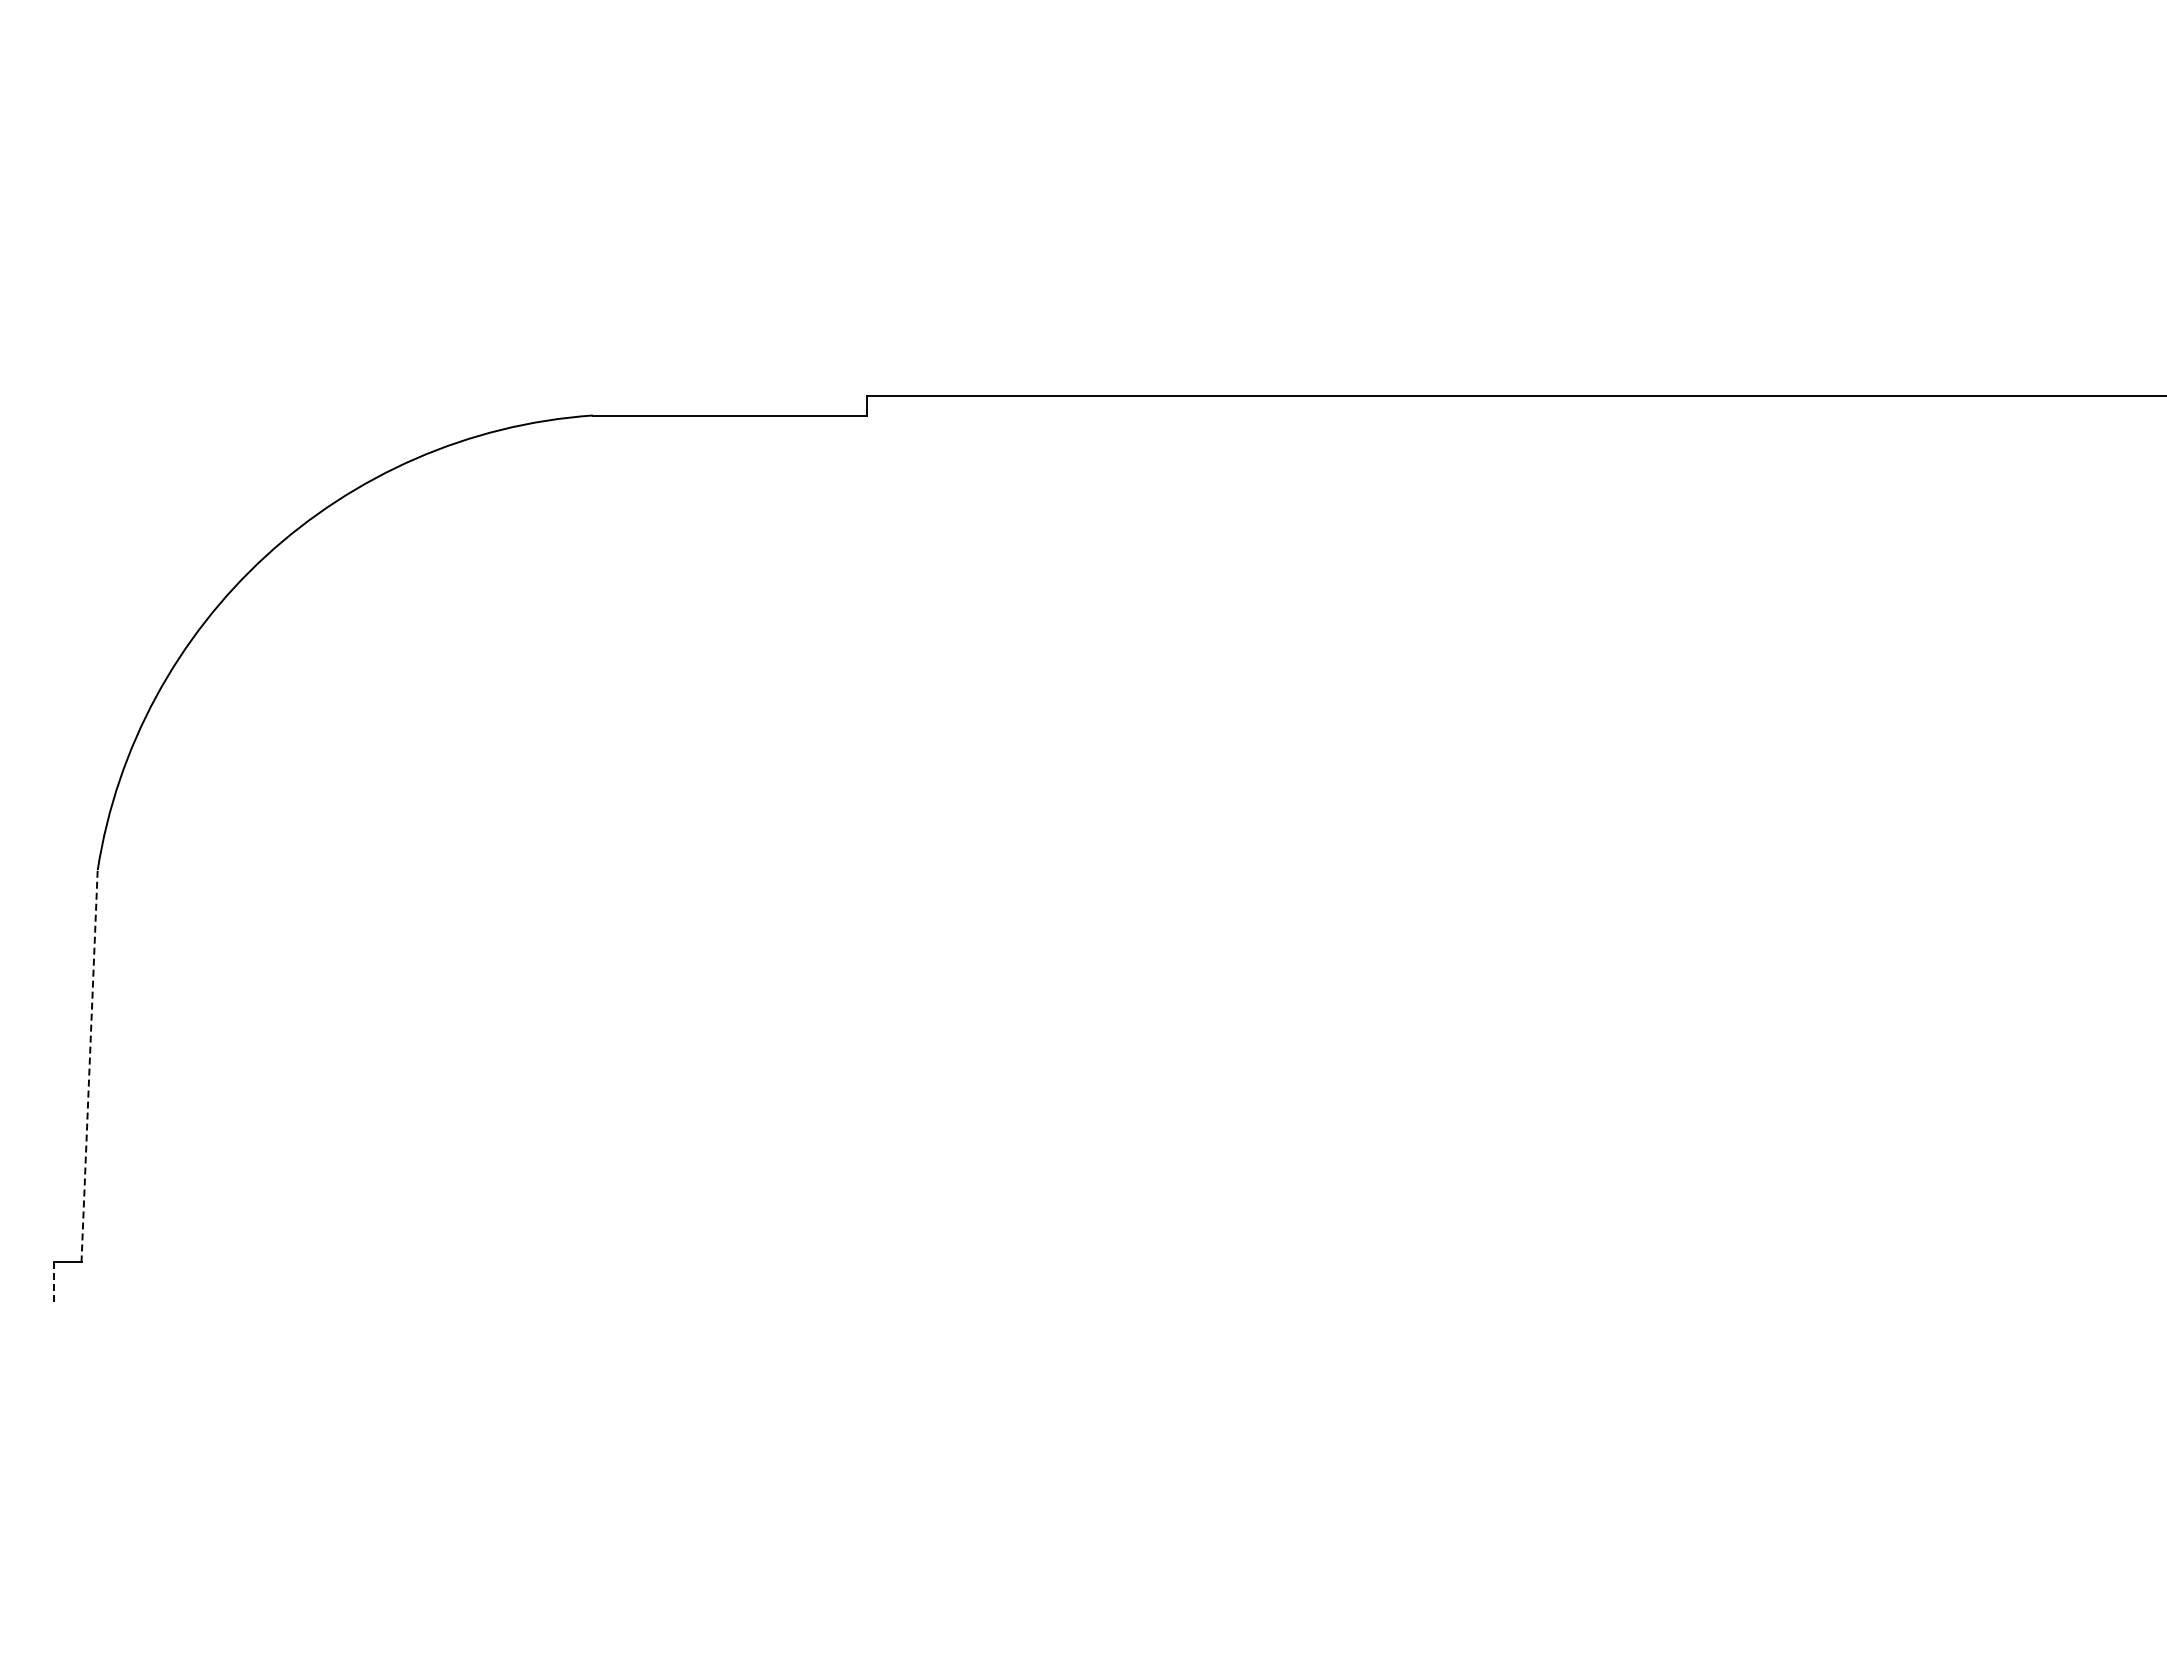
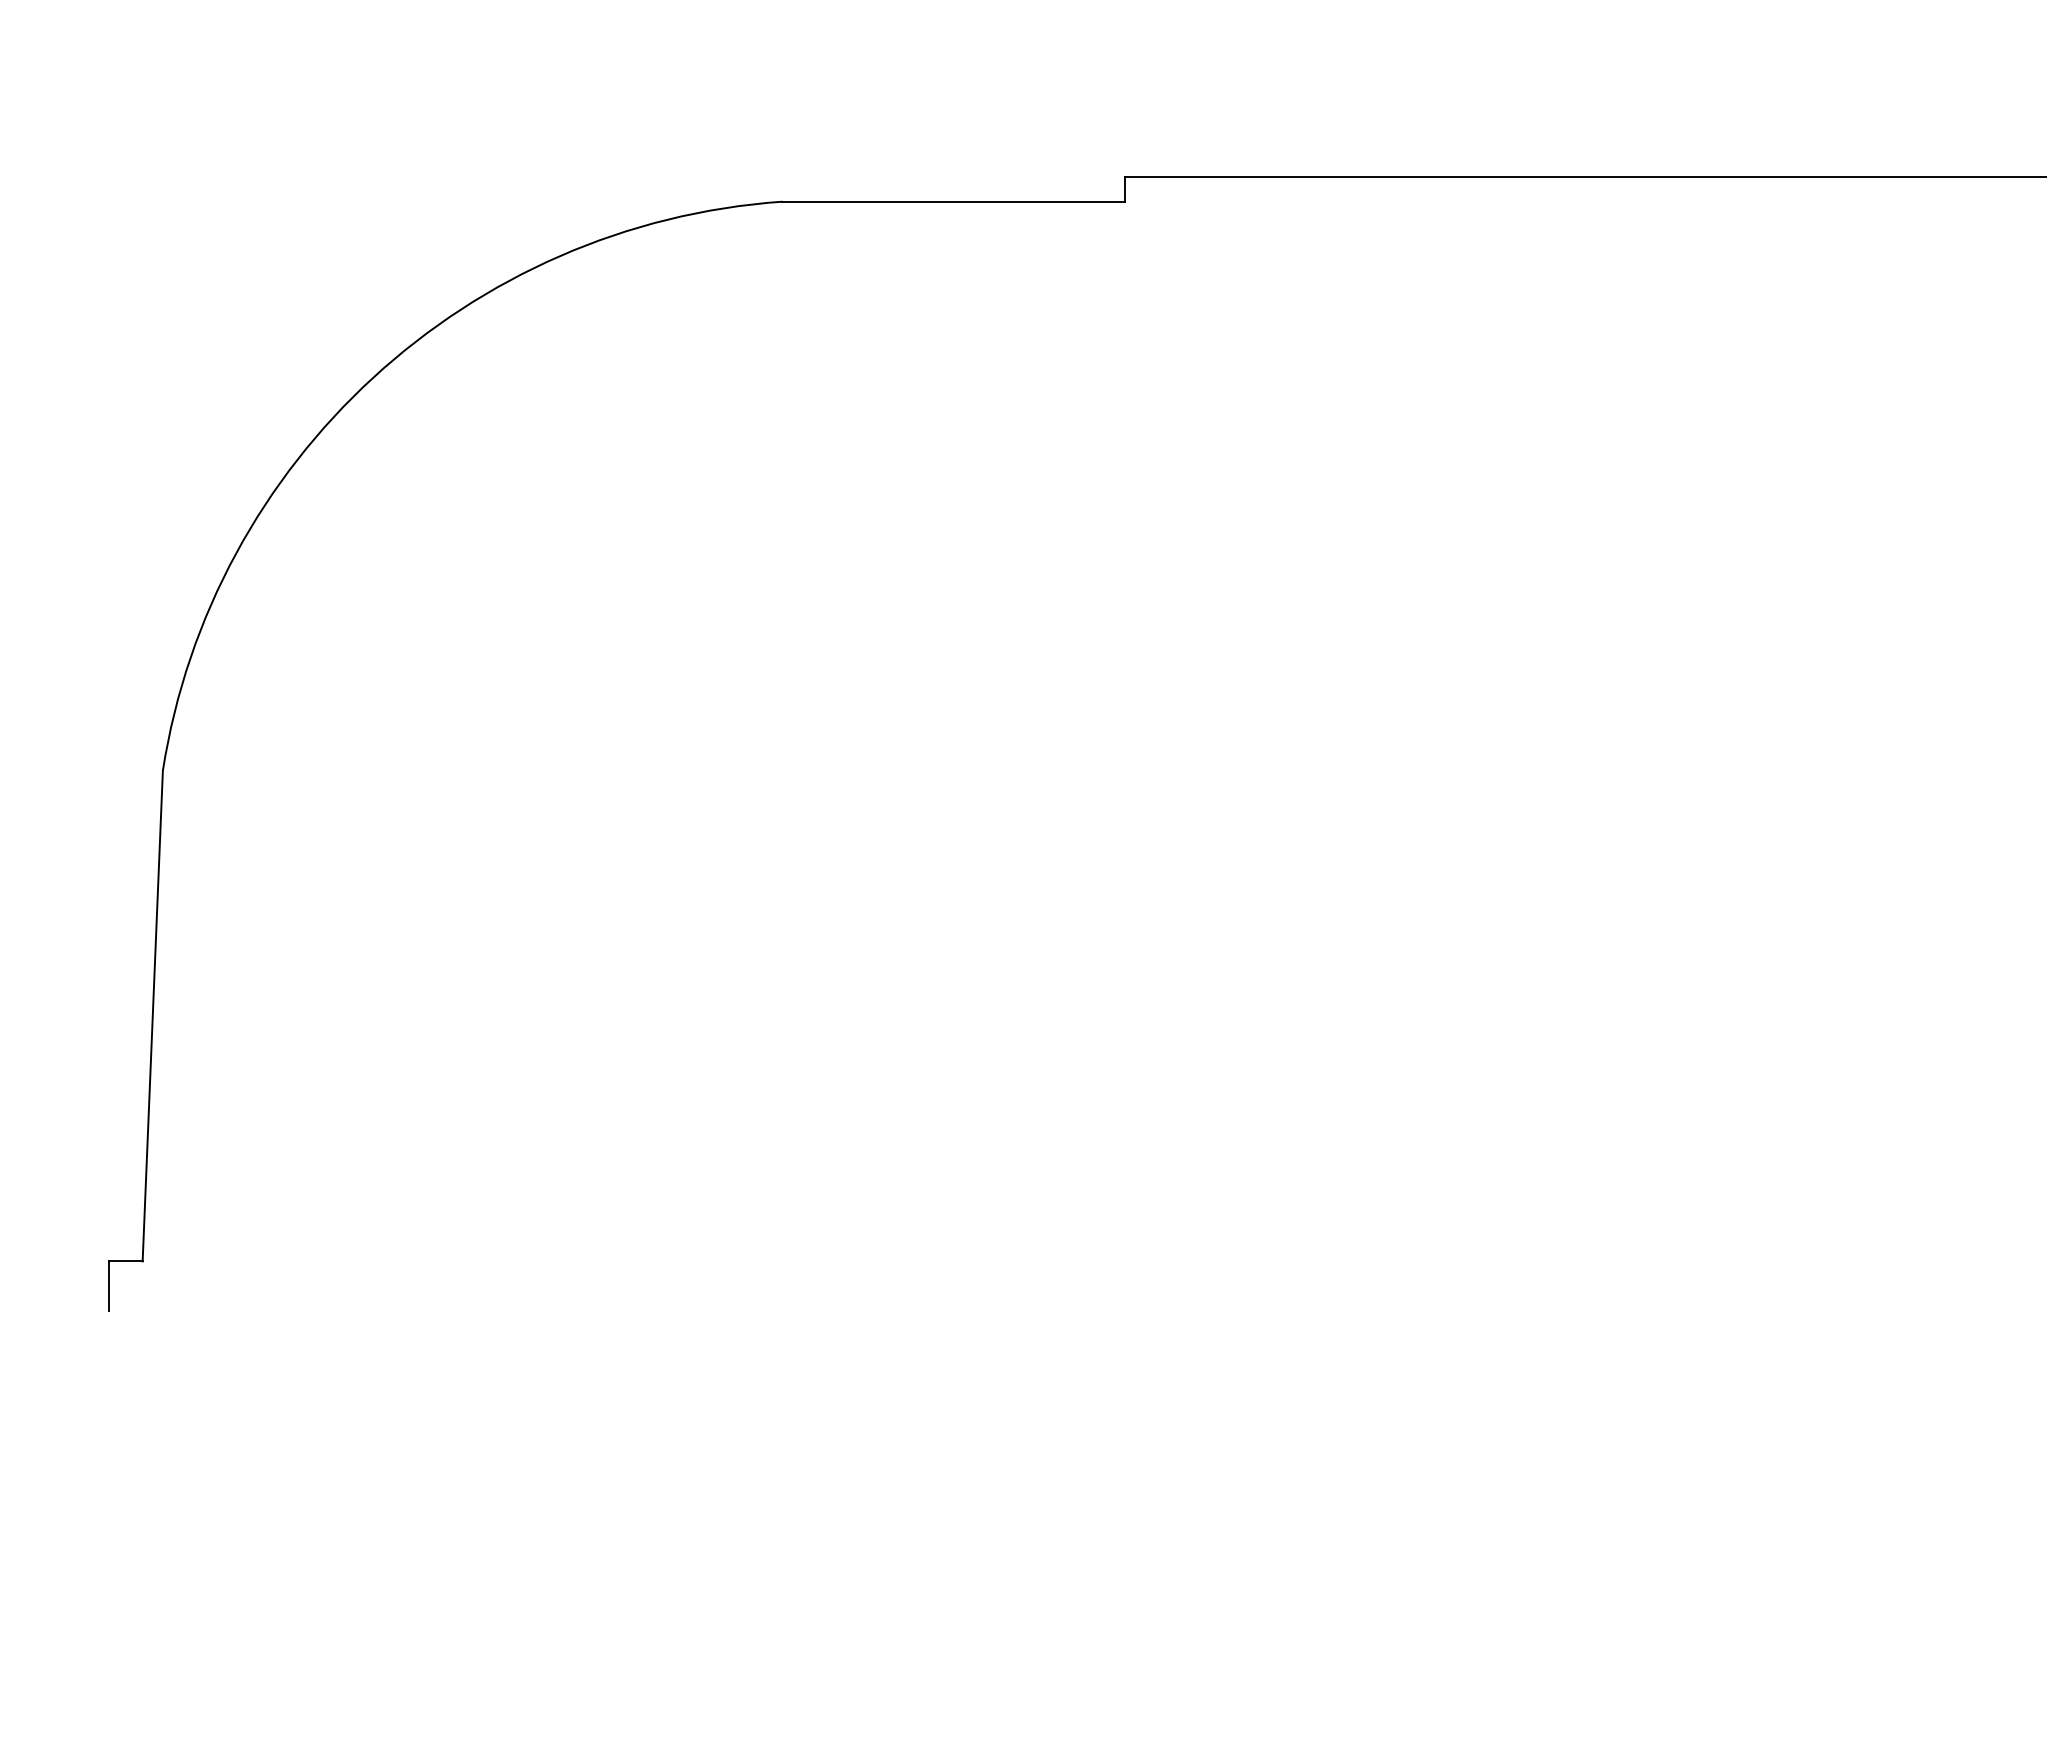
line: (89, 1065) -> (152, 1014), dashed -> solid
line: (54, 1282) -> (108, 1286), dashed -> solid

